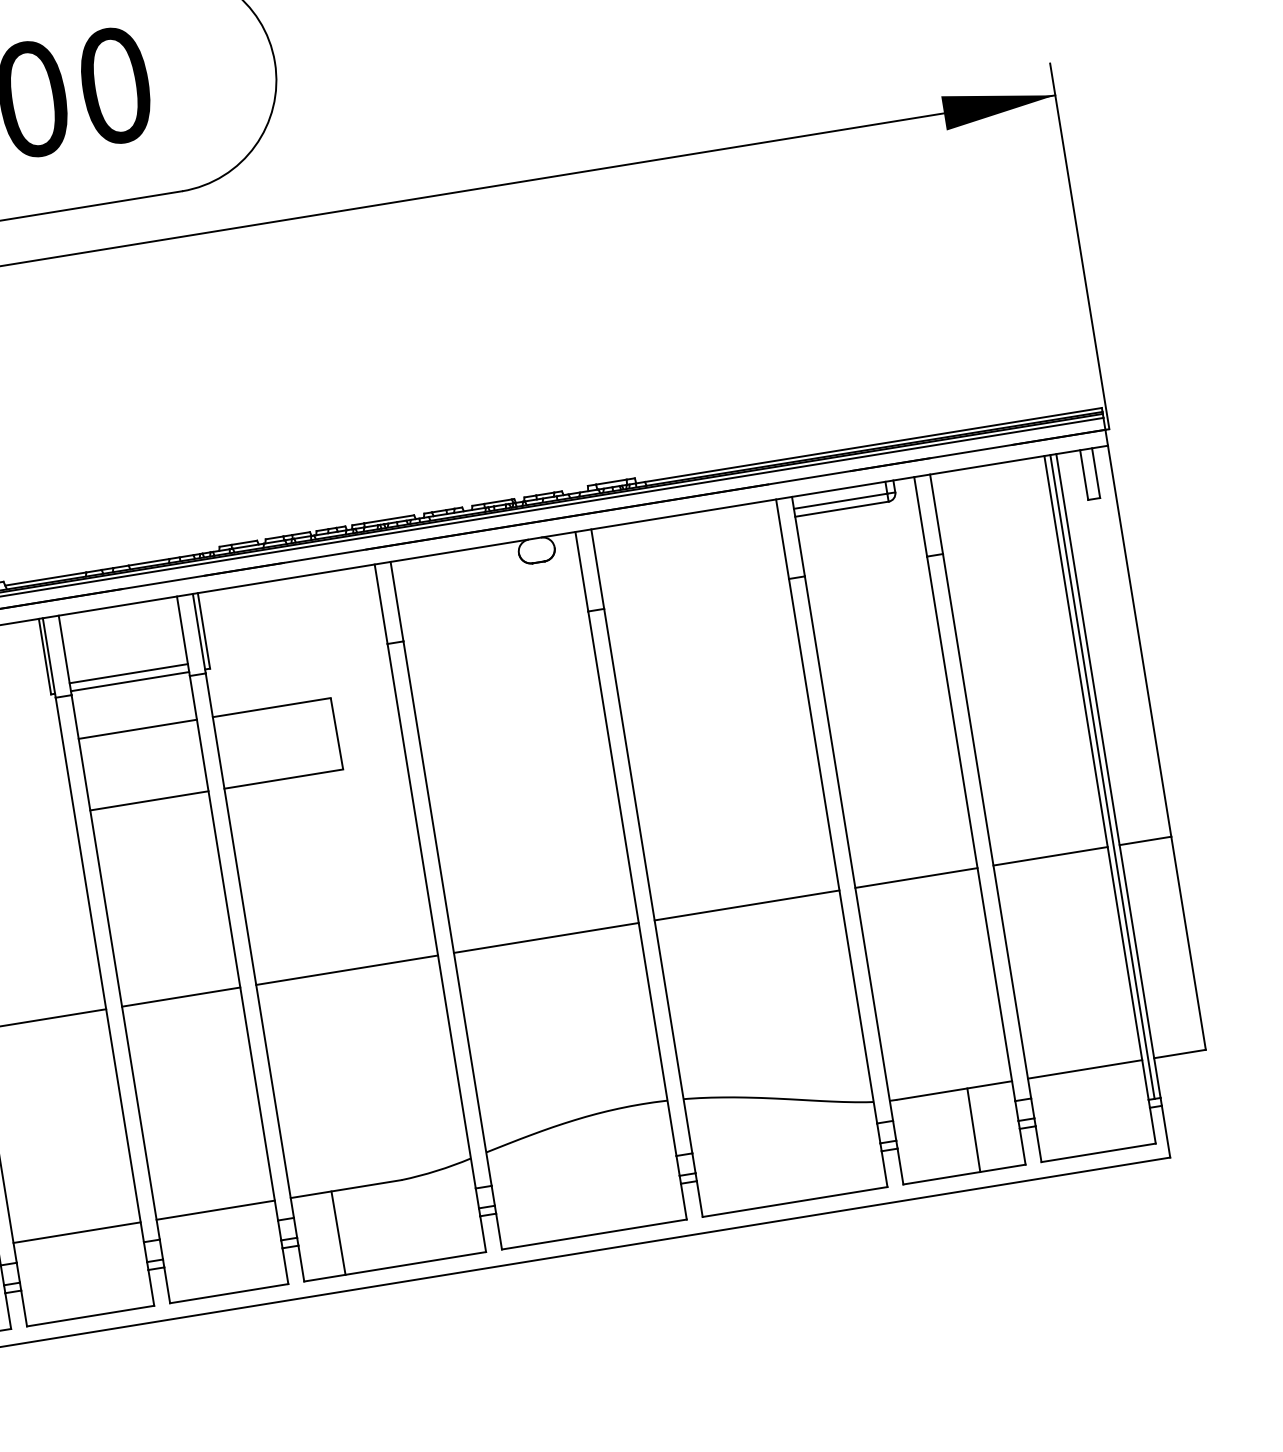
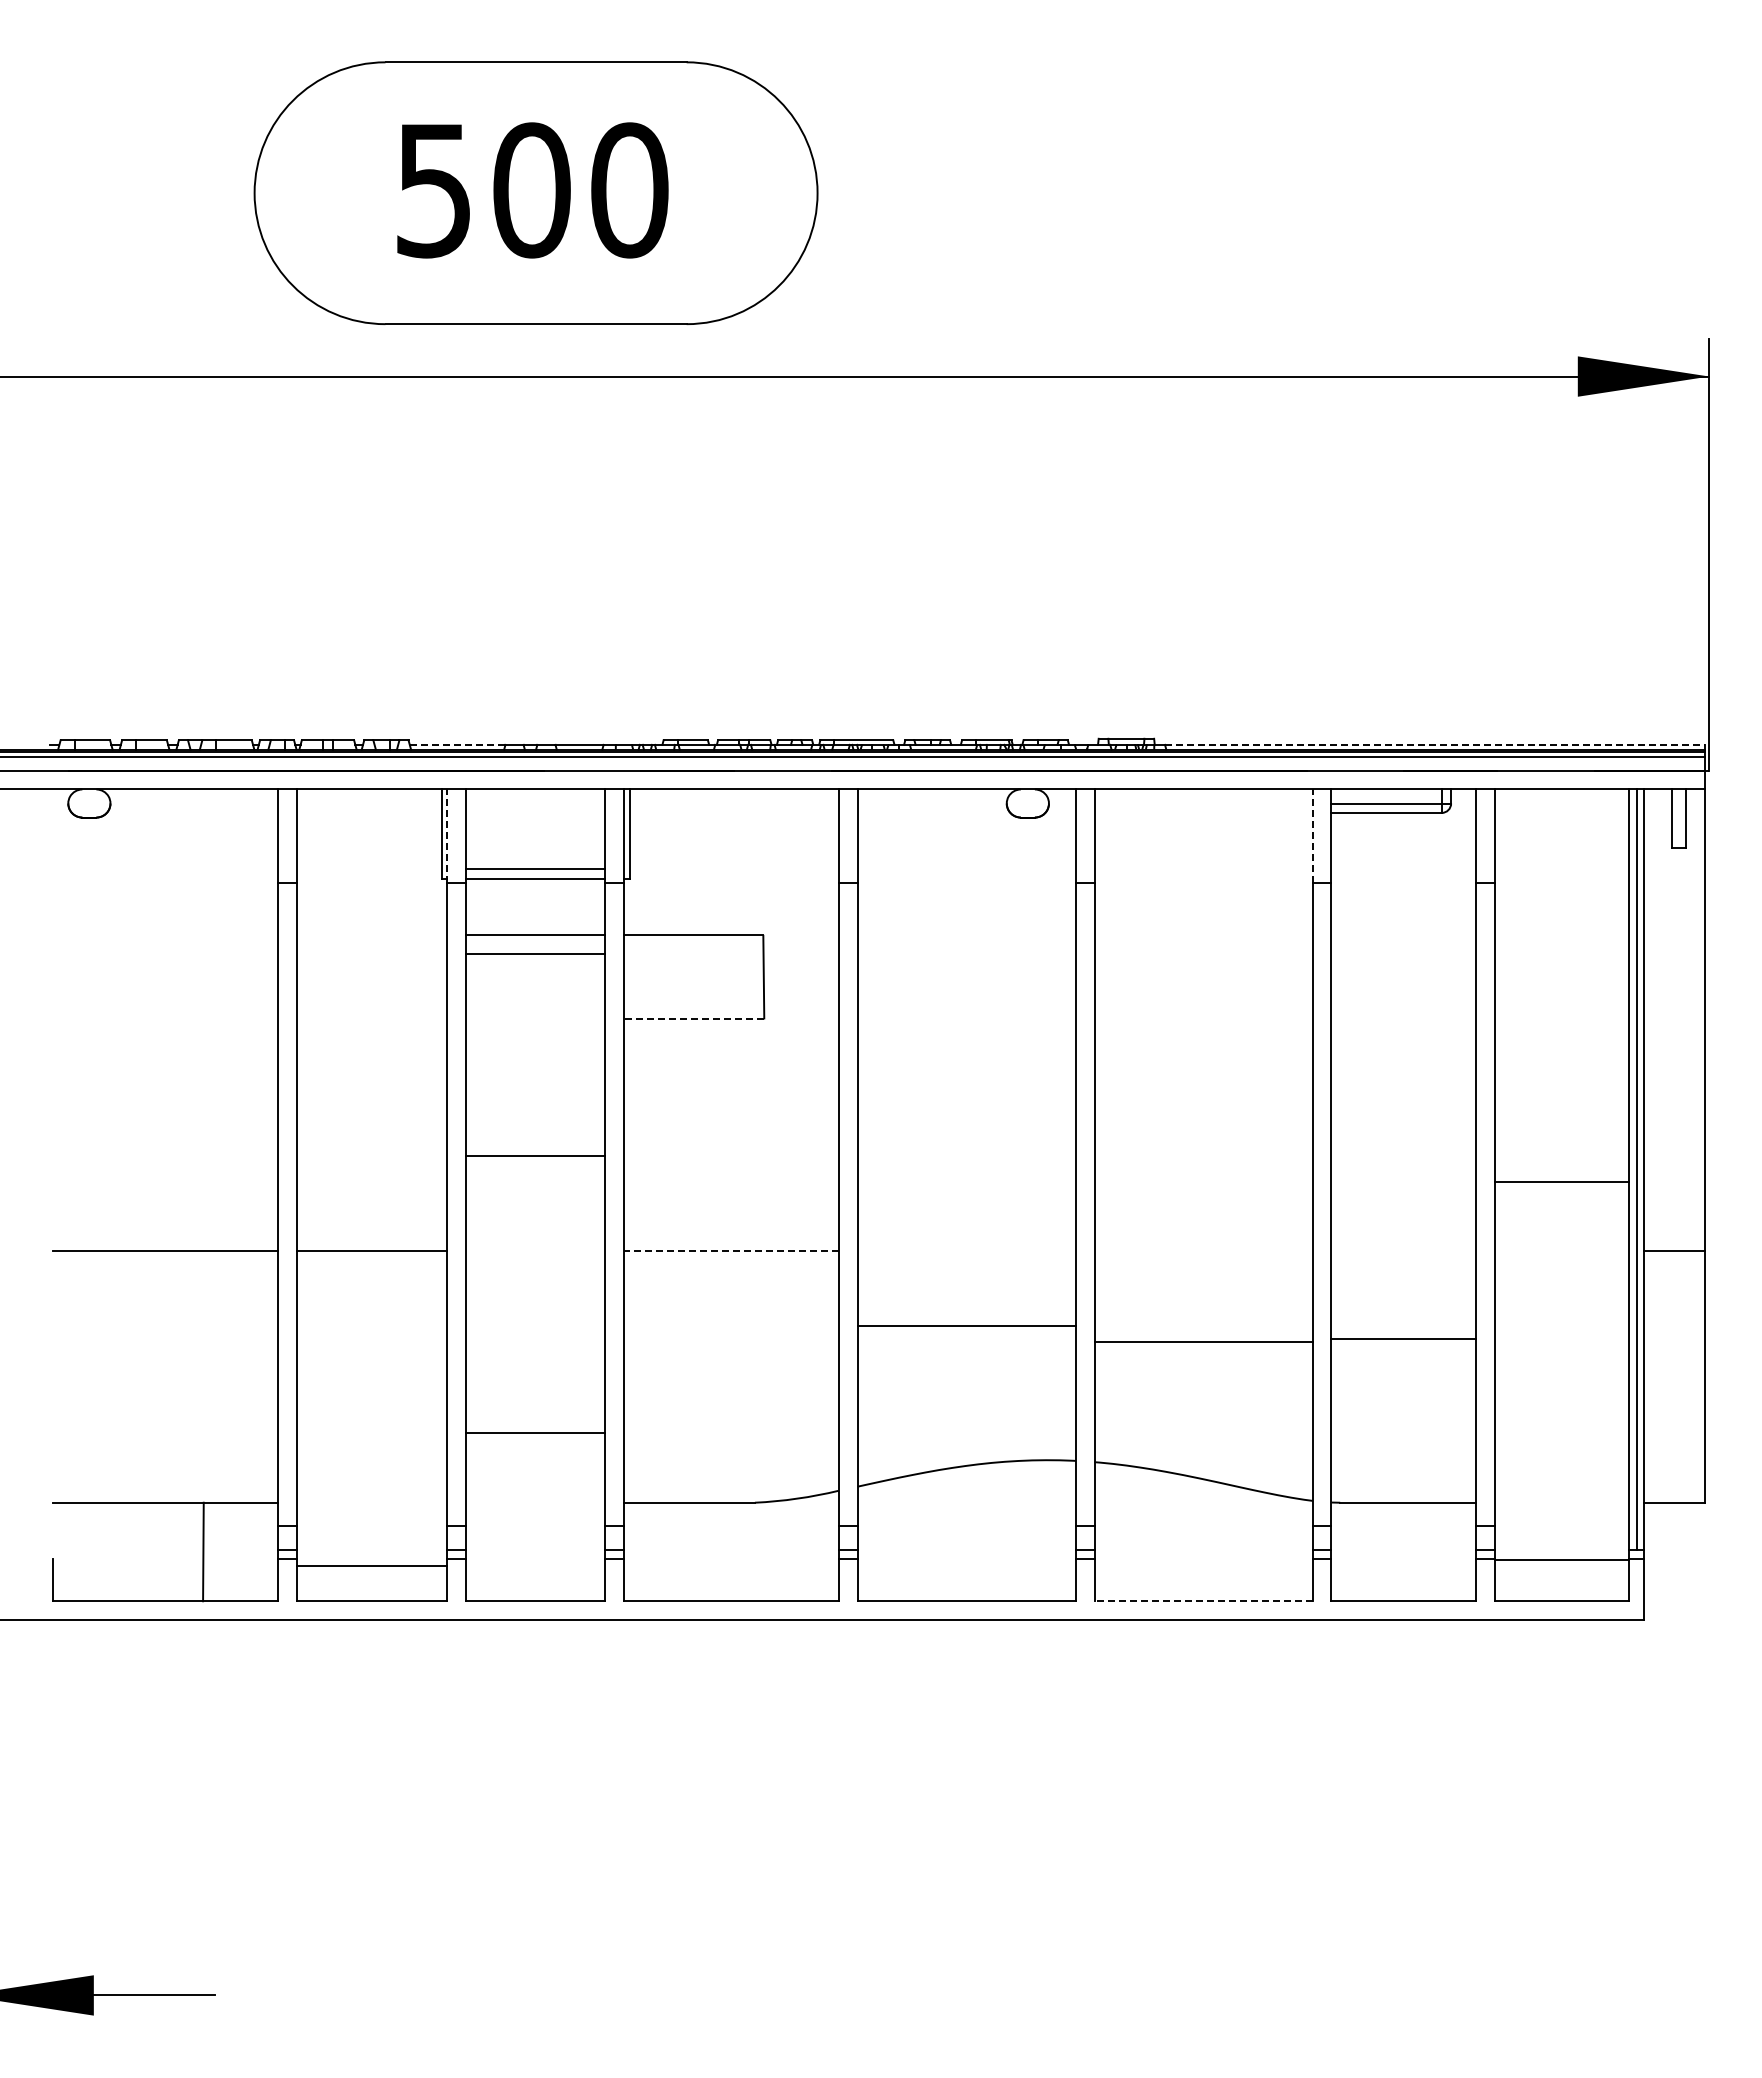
line: (873, 444) -> (1434, 744), solid -> dashed
line: (782, 539) -> (1312, 836), solid -> dashed
line: (45, 578) -> (457, 744), solid -> dashed
line: (48, 658) -> (446, 836), solid -> dashed
line: (283, 779) -> (693, 1019), solid -> dashed
line: (149, 800) -> (535, 954), moved
line: (1050, 856) -> (1561, 1182), moved
line: (916, 878) -> (1403, 1339), moved
line: (747, 905) -> (1203, 1342), moved
line: (546, 938) -> (966, 1326), moved
line: (346, 970) -> (730, 1251), solid -> dashed
line: (181, 997) -> (535, 1156), moved
line: (1084, 1069) -> (1561, 1559), moved
line: (973, 1129) -> (1422, 1551), removed
line: (795, 1202) -> (1203, 1601), solid -> dashed
line: (215, 1210) -> (535, 1432), moved
line: (76, 1232) -> (371, 1565), moved
line: (338, 1232) -> (672, 1551), removed

